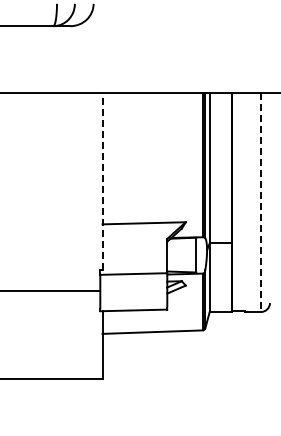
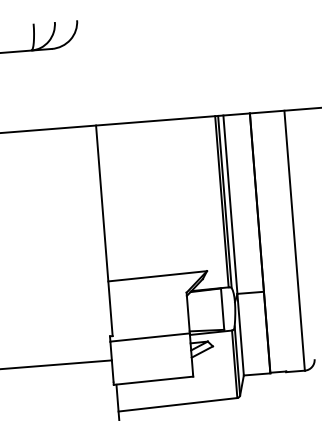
line: (102, 181) -> (104, 230), dashed -> solid
line: (261, 203) -> (295, 241), dashed -> solid

